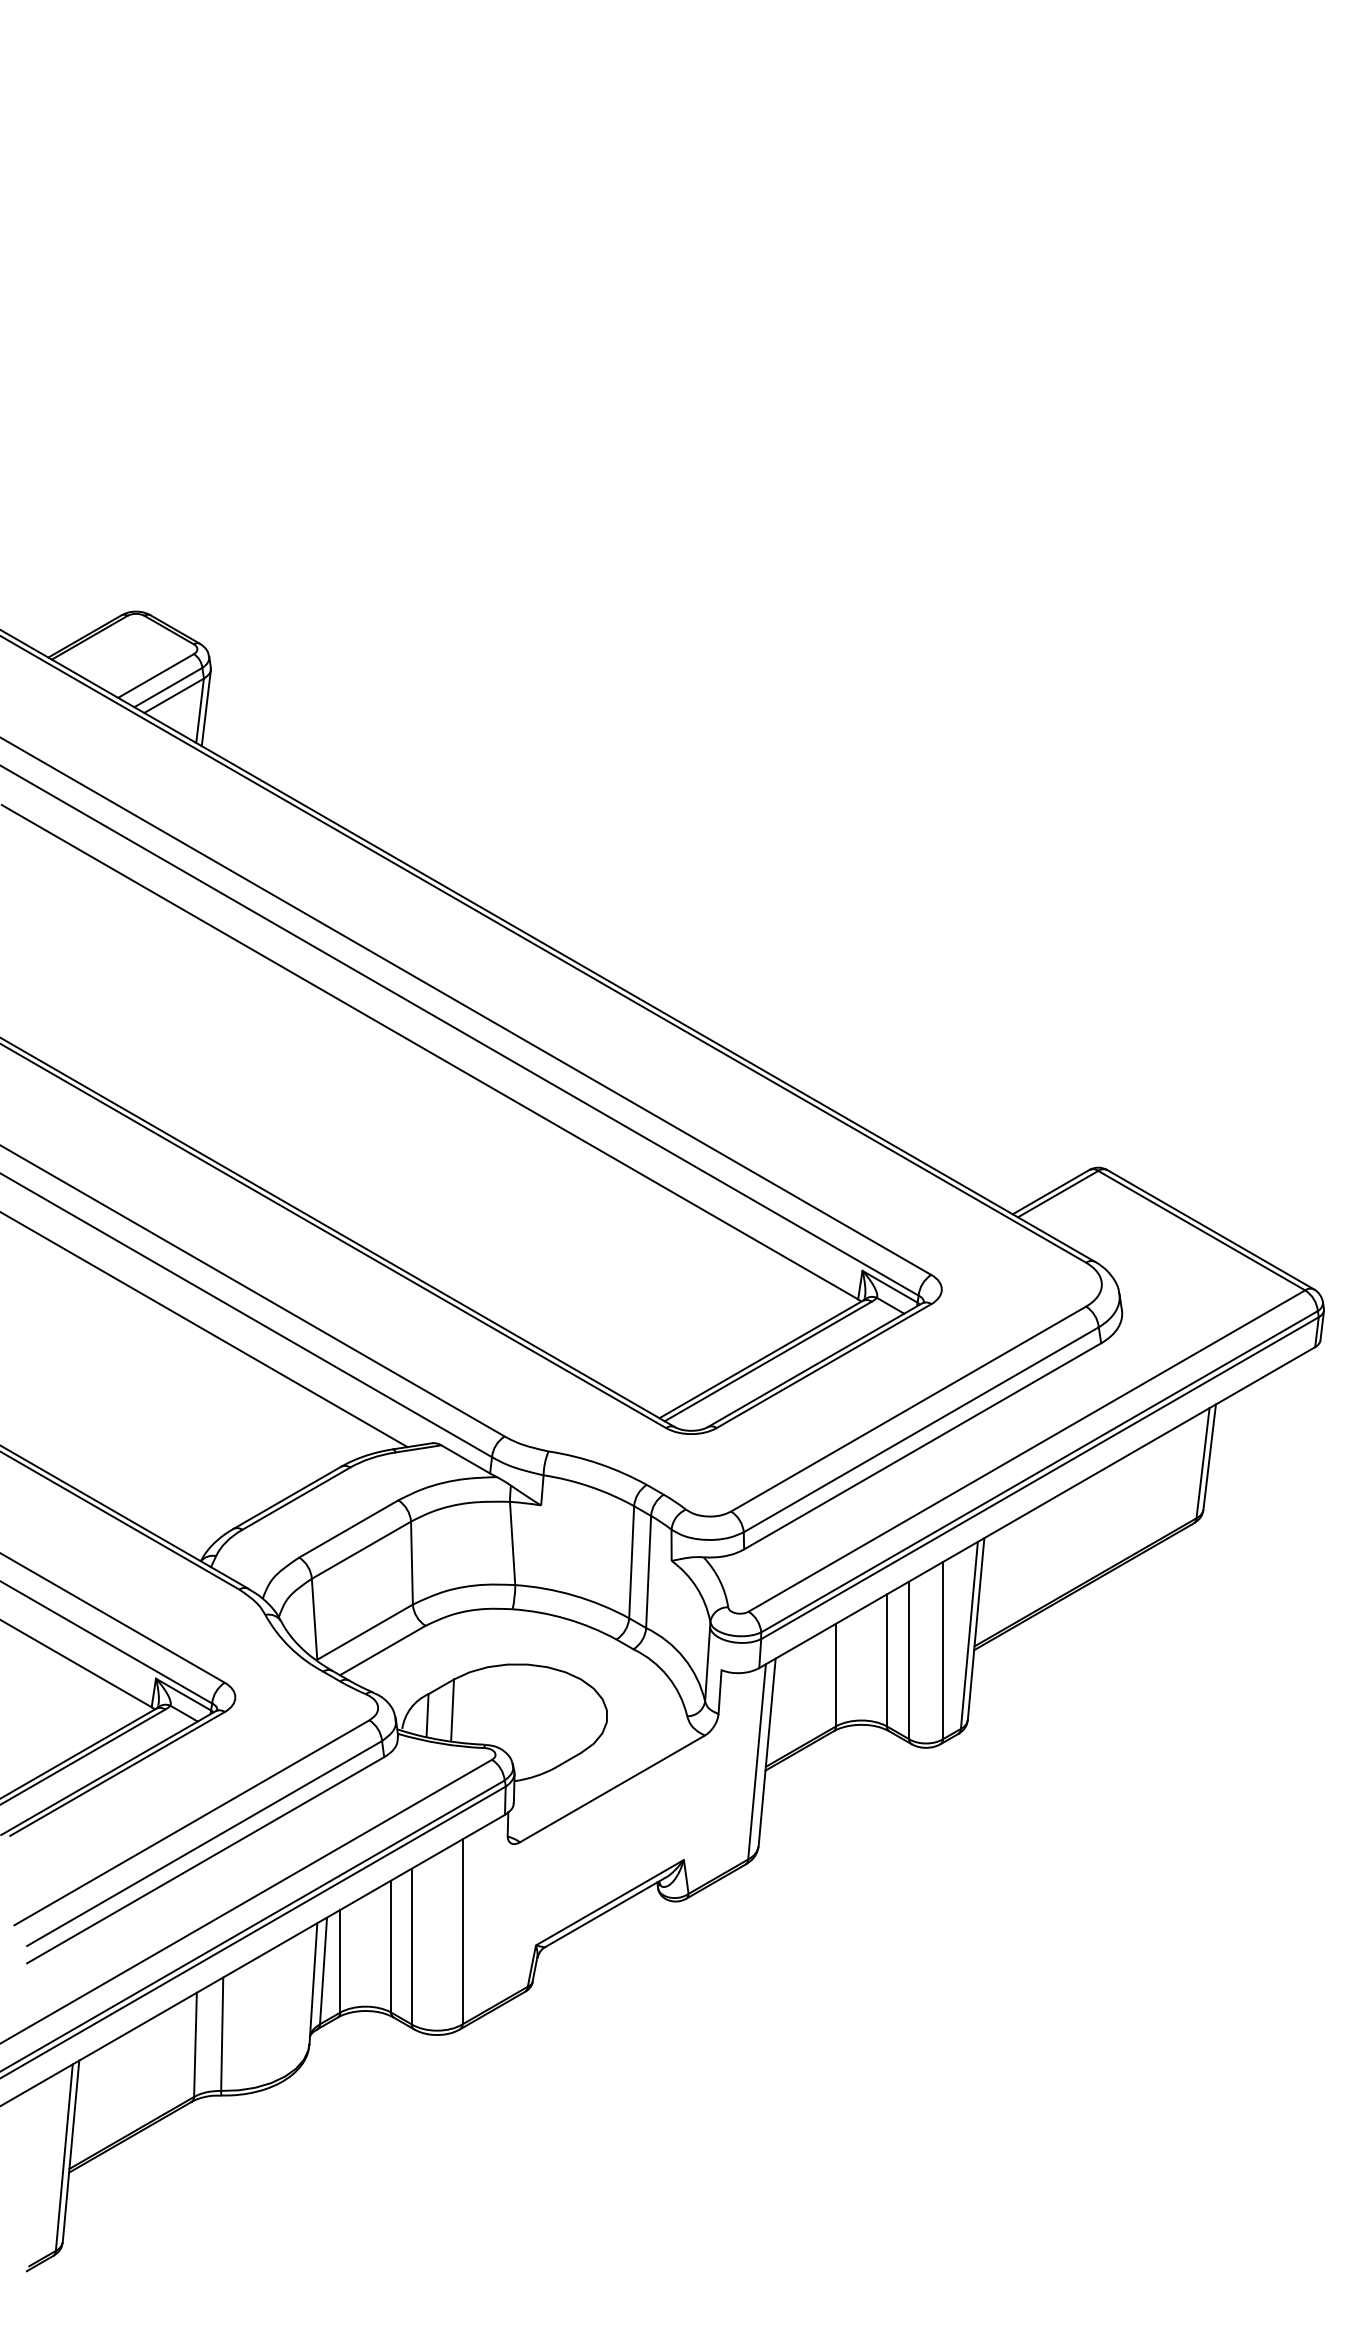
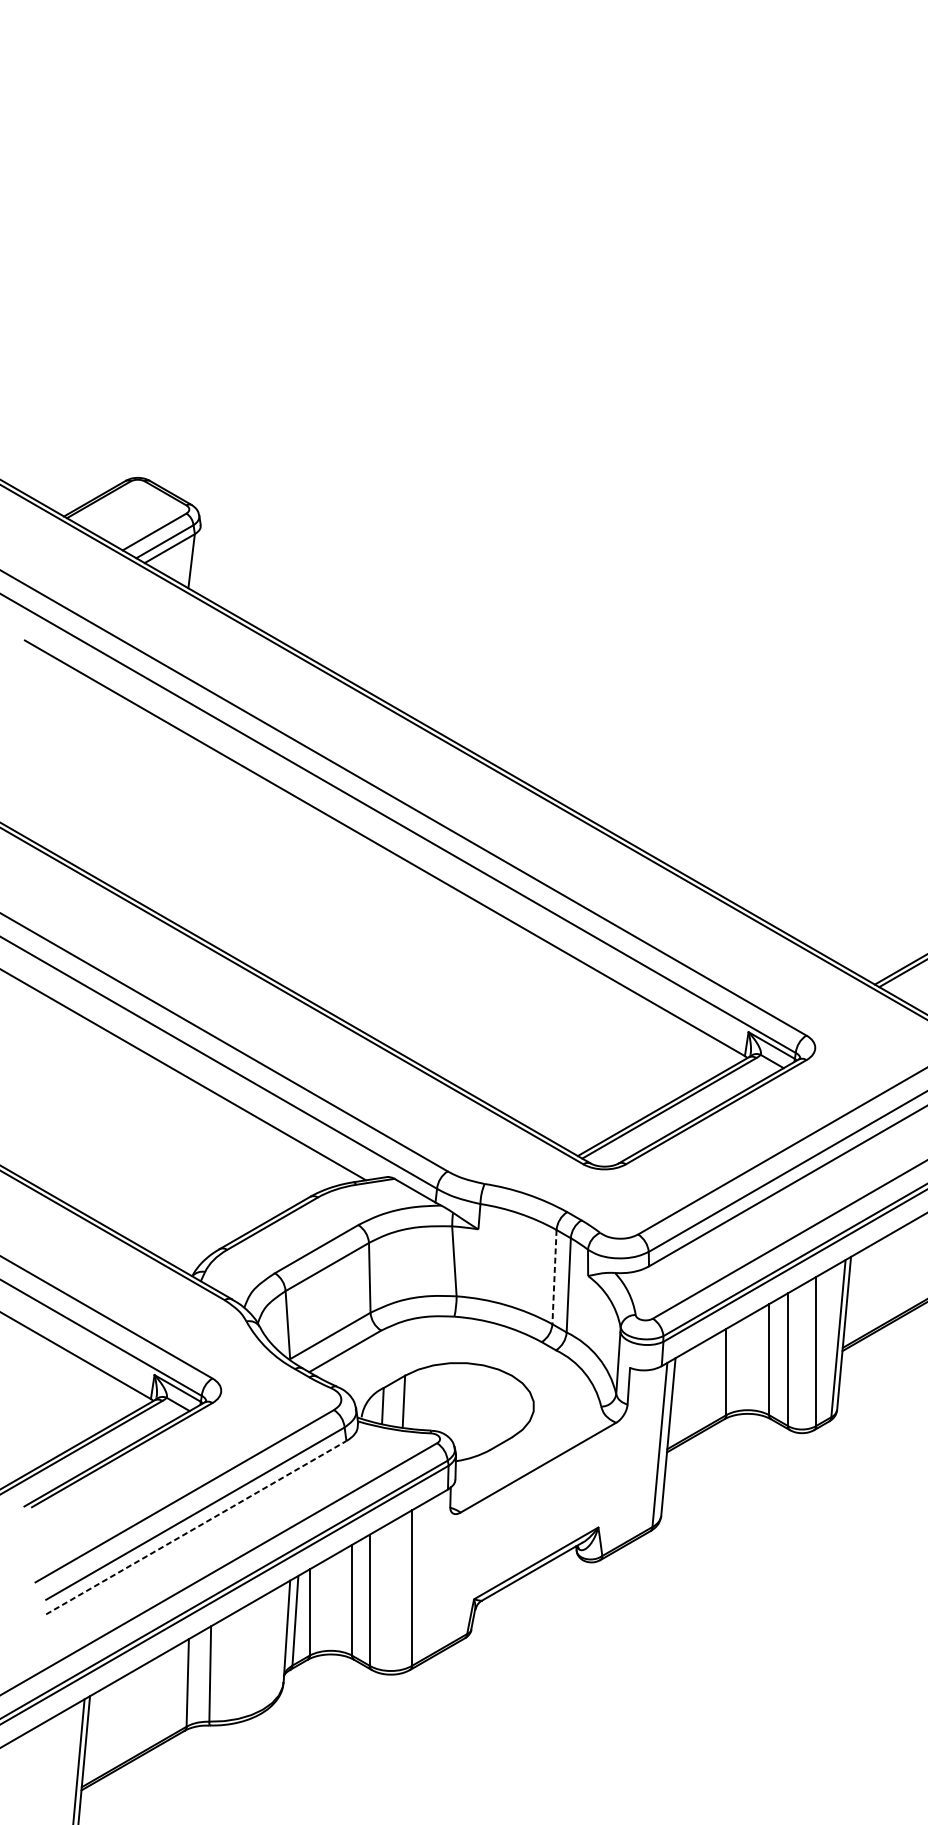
line: (205, 707) -> (196, 558), removed
line: (631, 1562) -> (554, 1277), solid -> dashed
line: (206, 1860) -> (197, 1527), solid -> dashed

